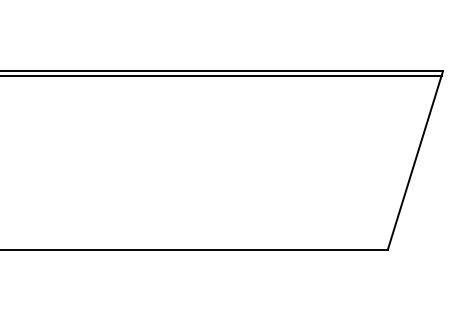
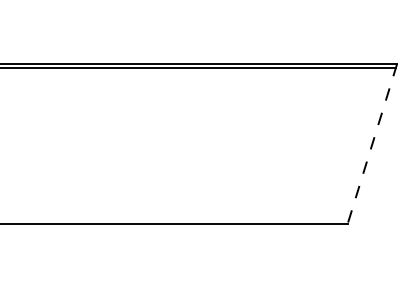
line: (415, 160) -> (372, 144), solid -> dashed

